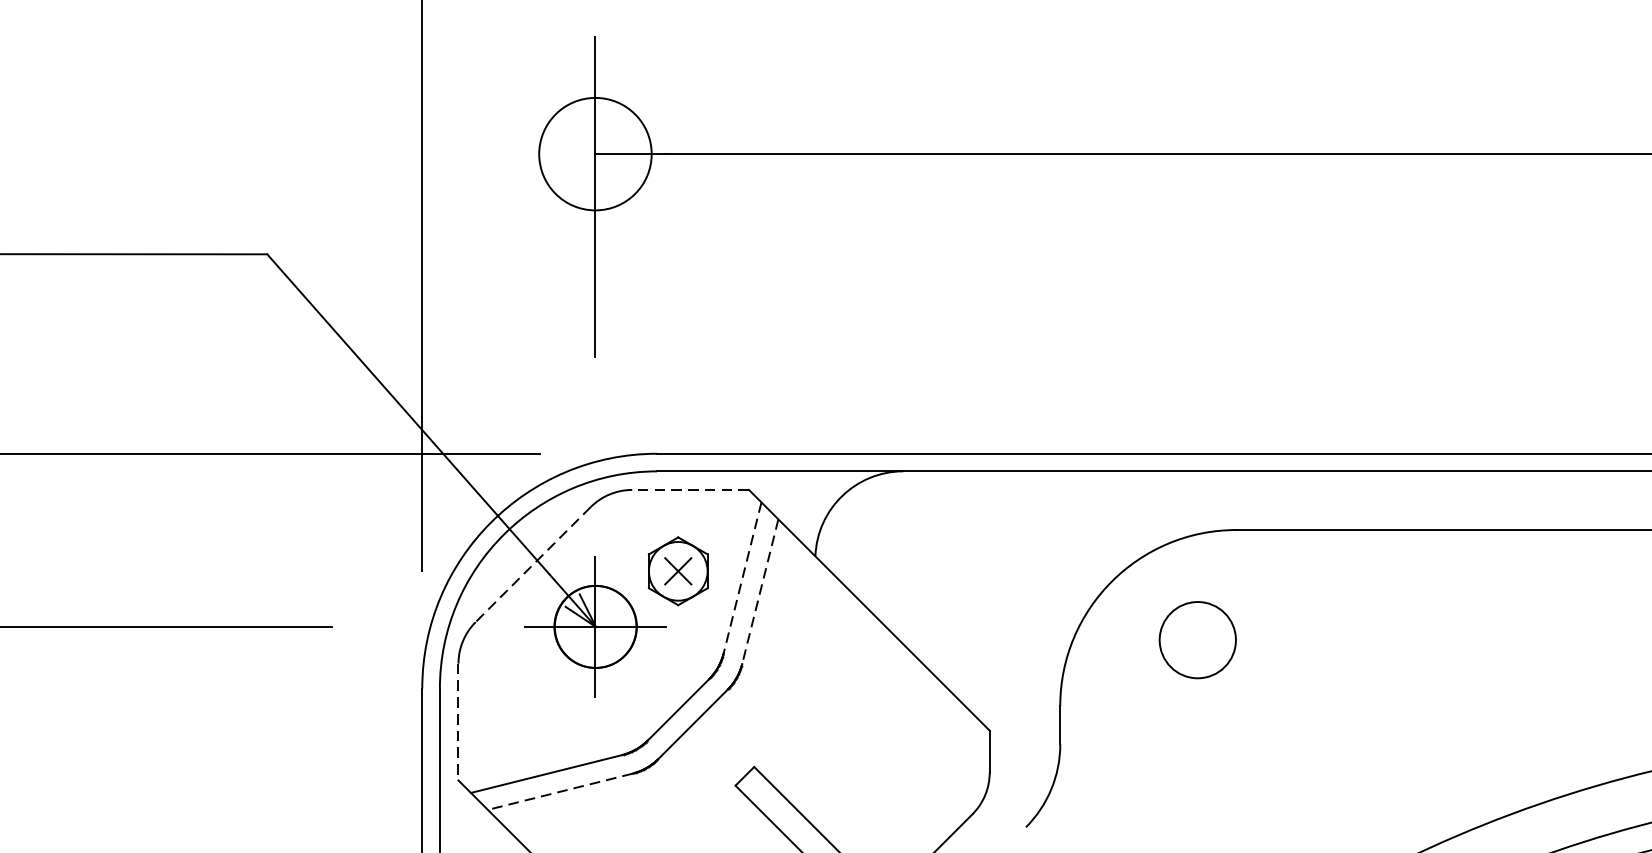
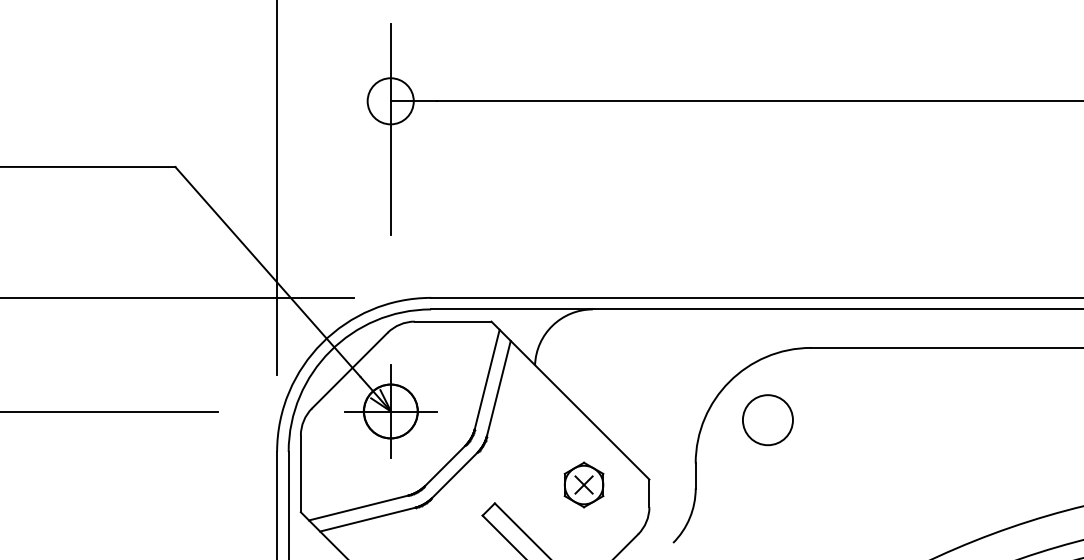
circle: (595, 154) -> (390, 101), size x0.62
line: (689, 489) -> (452, 321), dashed -> solid
line: (532, 565) -> (349, 371), dashed -> solid
part: (677, 570) -> (583, 484), moved
line: (742, 578) -> (487, 379), dashed -> solid
line: (759, 591) -> (498, 388), dashed -> solid
circle: (1197, 640) -> (767, 420), moved
line: (457, 722) -> (300, 474), dashed -> solid
line: (560, 791) -> (367, 519), dashed -> solid

